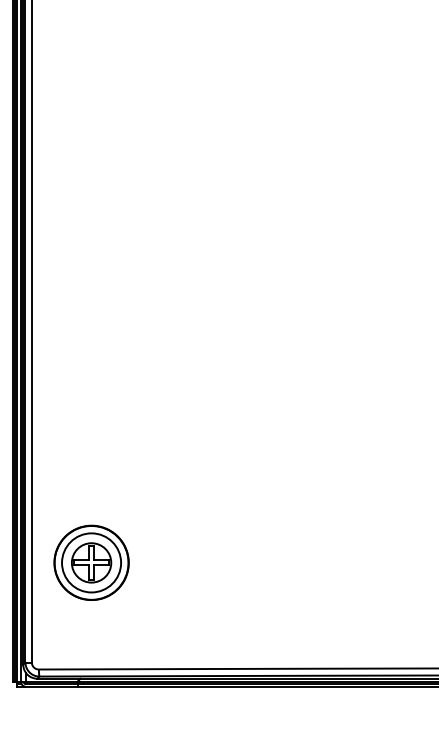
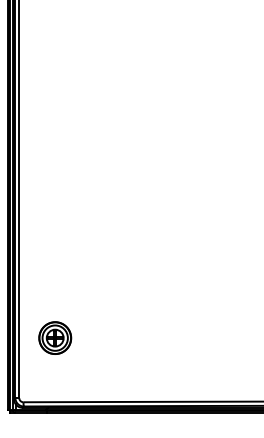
part: (92, 561) -> (55, 337), size x0.71

